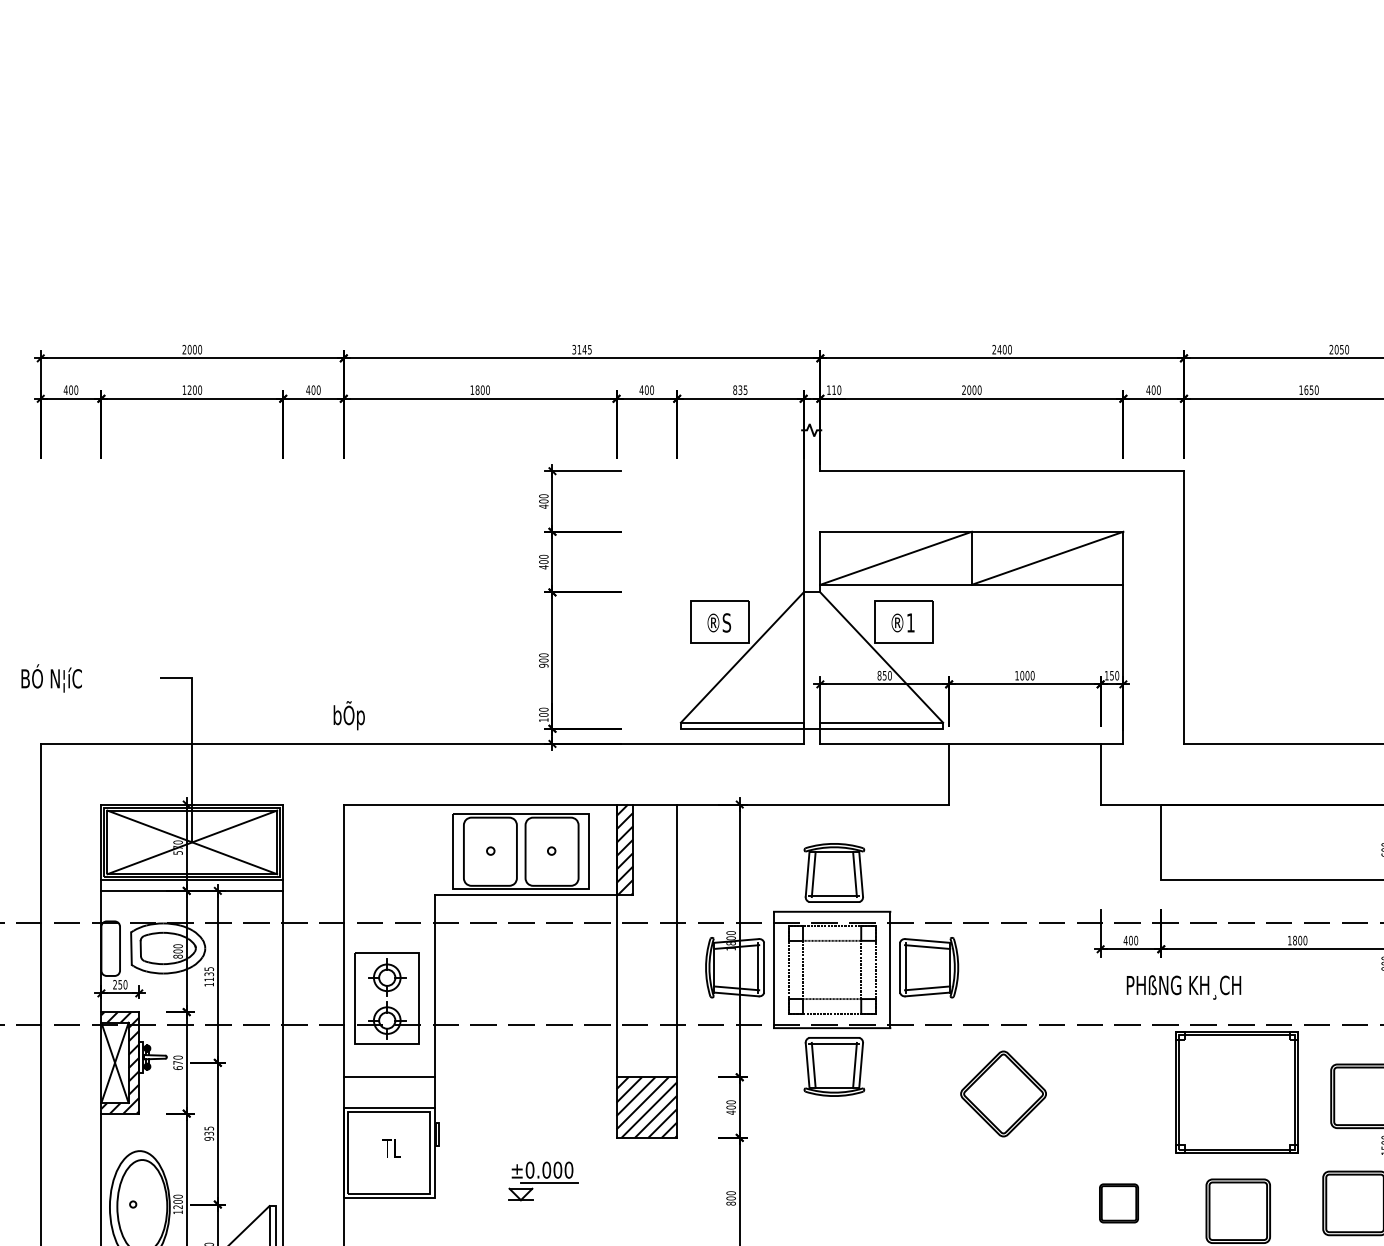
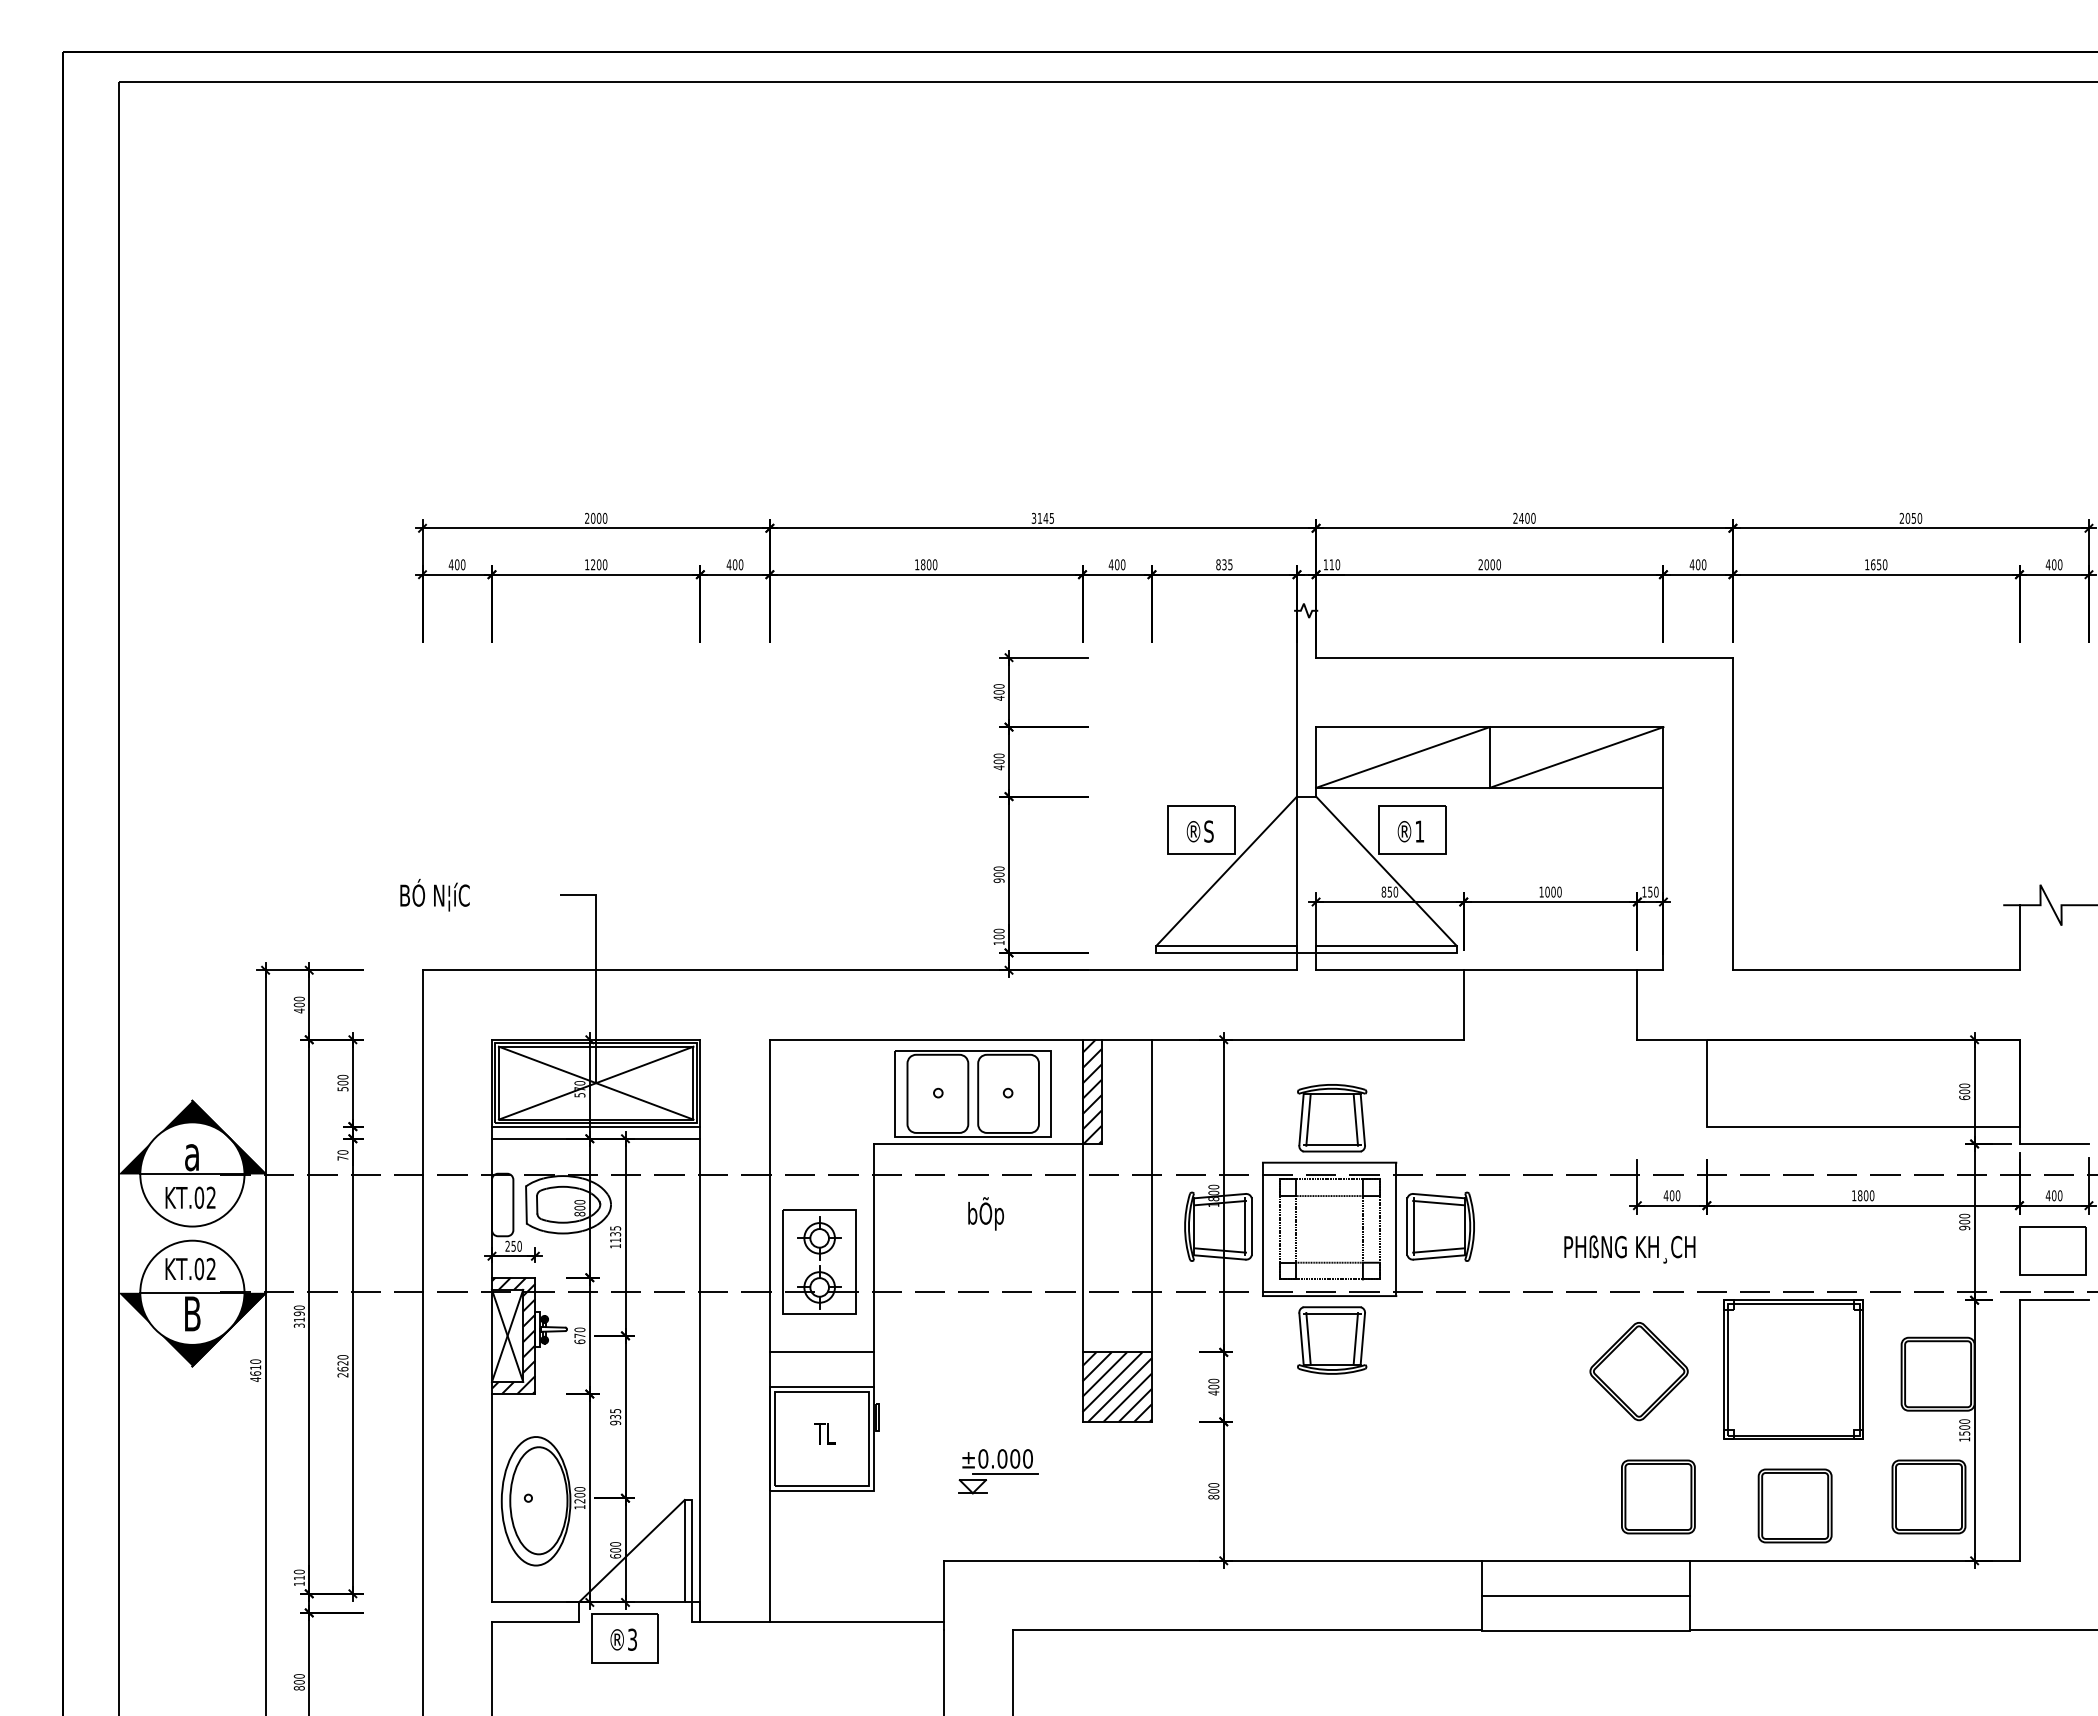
text: (348, 715) -> (985, 1213), moved
text: (1183, 987) -> (1629, 1249), moved
part: (1003, 1093) -> (1638, 1371), moved
part: (1119, 1202) -> (1658, 1496), size x1.67

